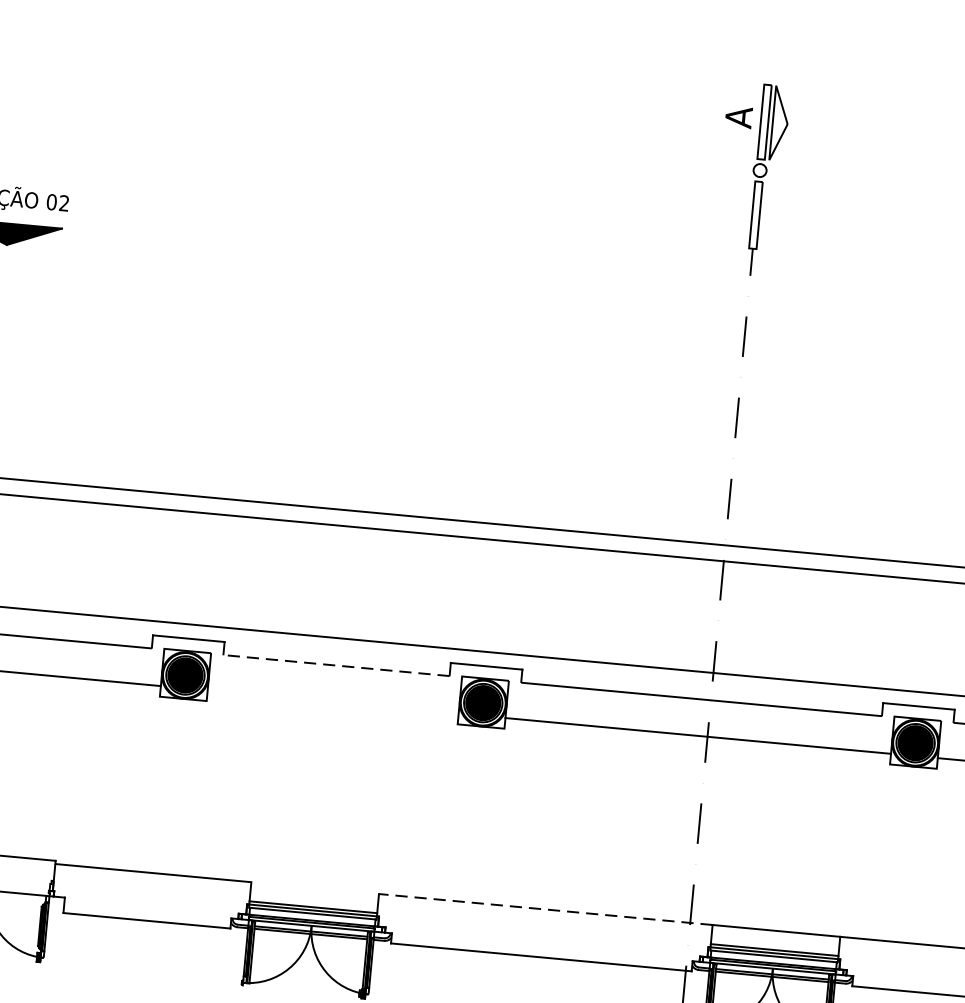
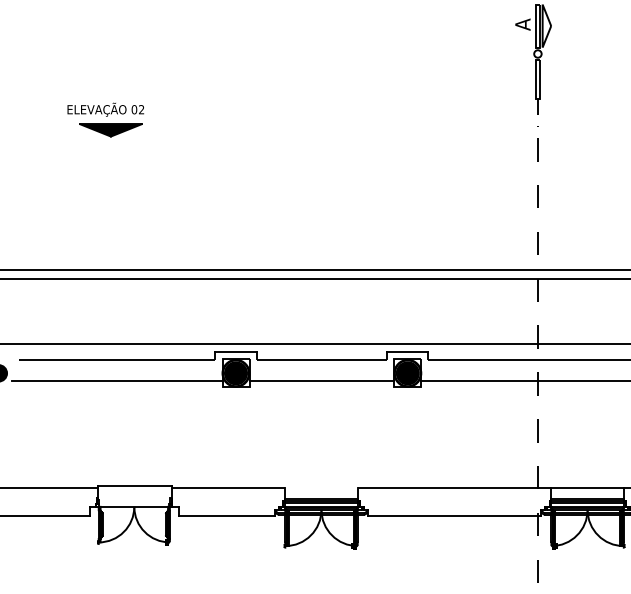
line: (335, 665) -> (321, 359), dashed -> solid
line: (332, 701) -> (321, 380), added
line: (545, 910) -> (454, 488), dashed -> solid

